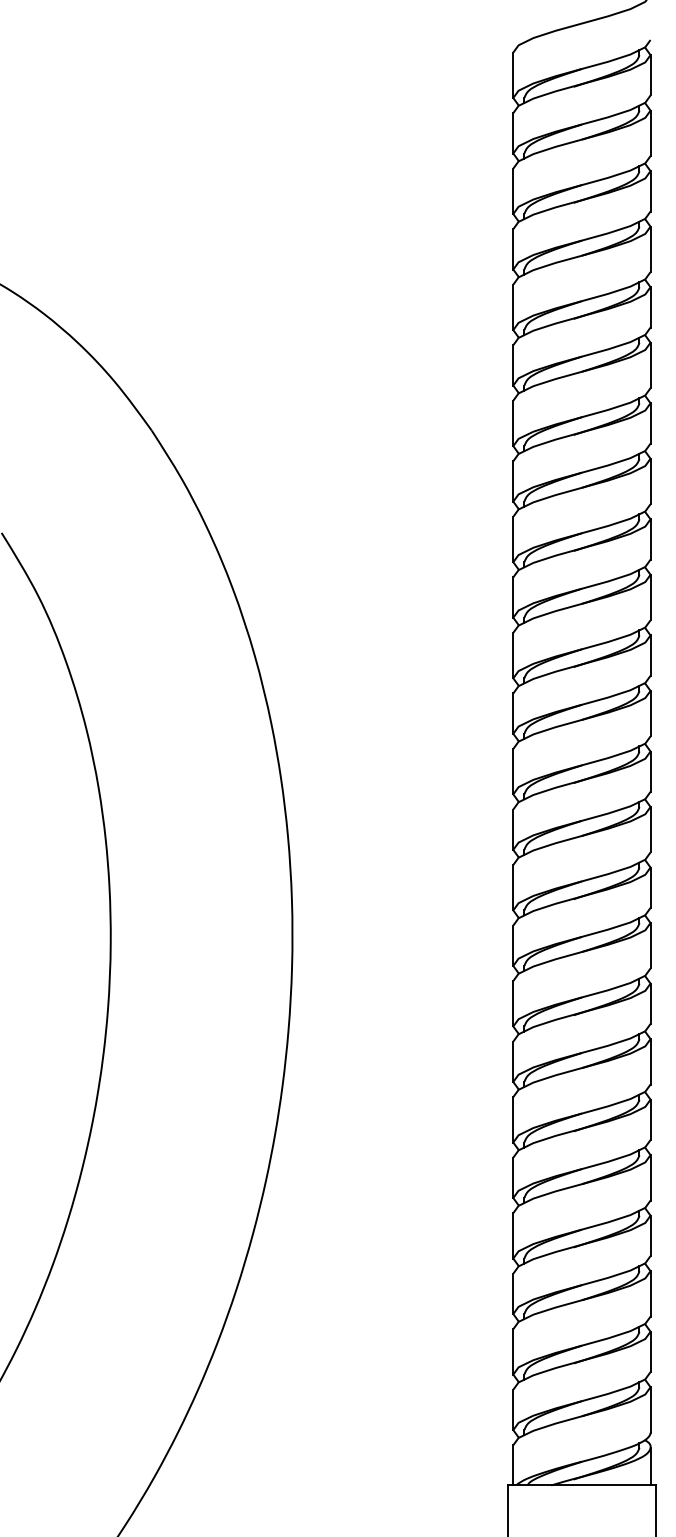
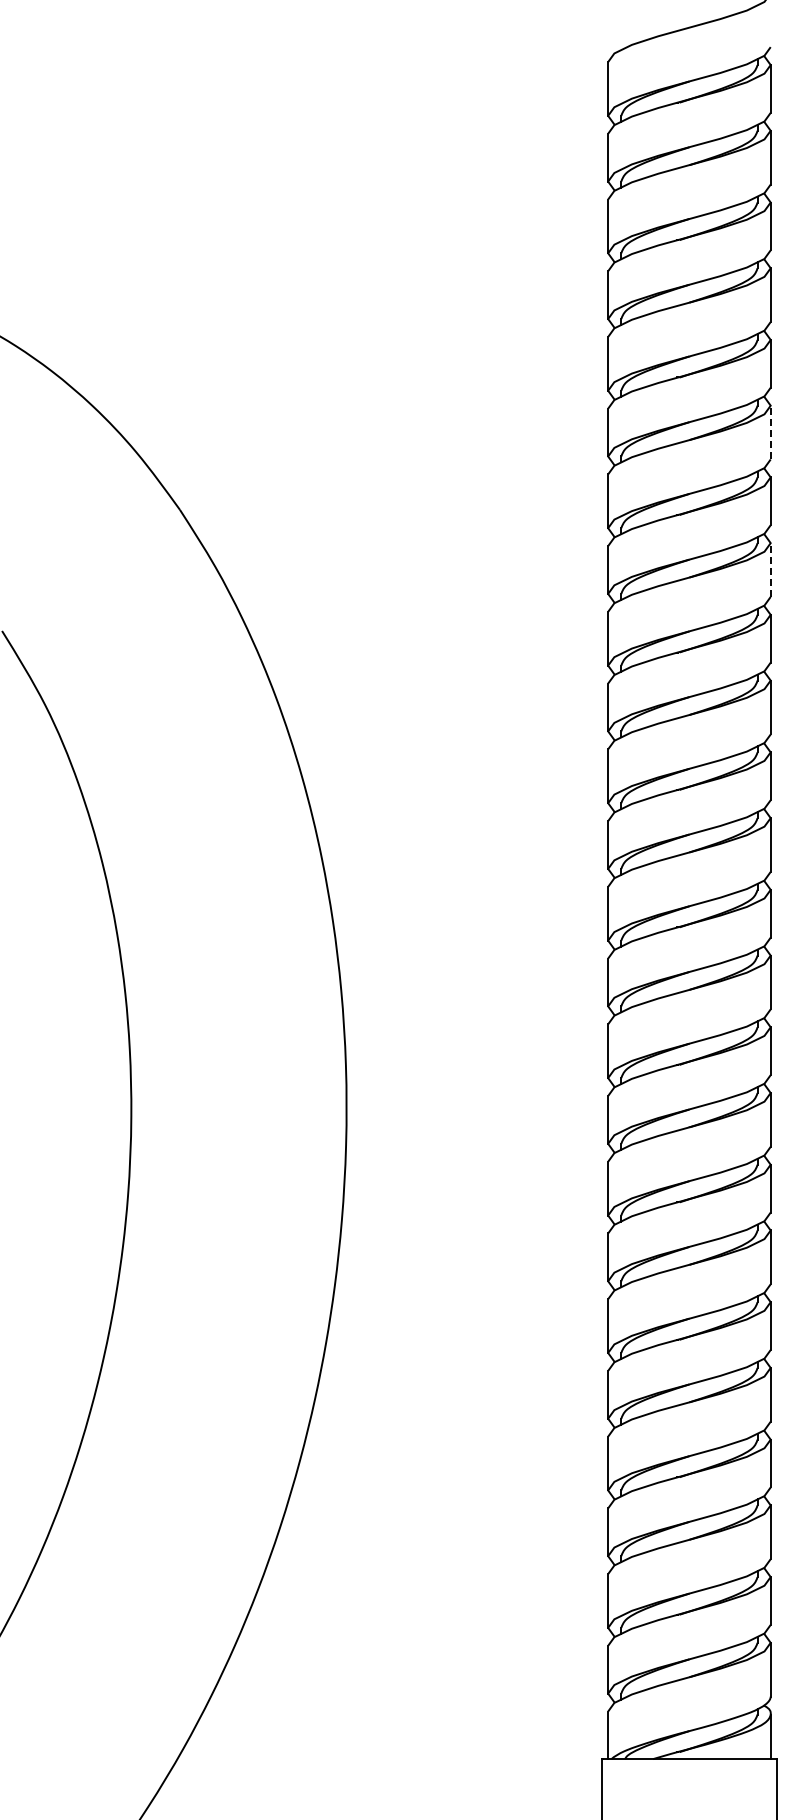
line: (650, 365) -> (770, 432), solid -> dashed
line: (650, 481) -> (770, 570), solid -> dashed

